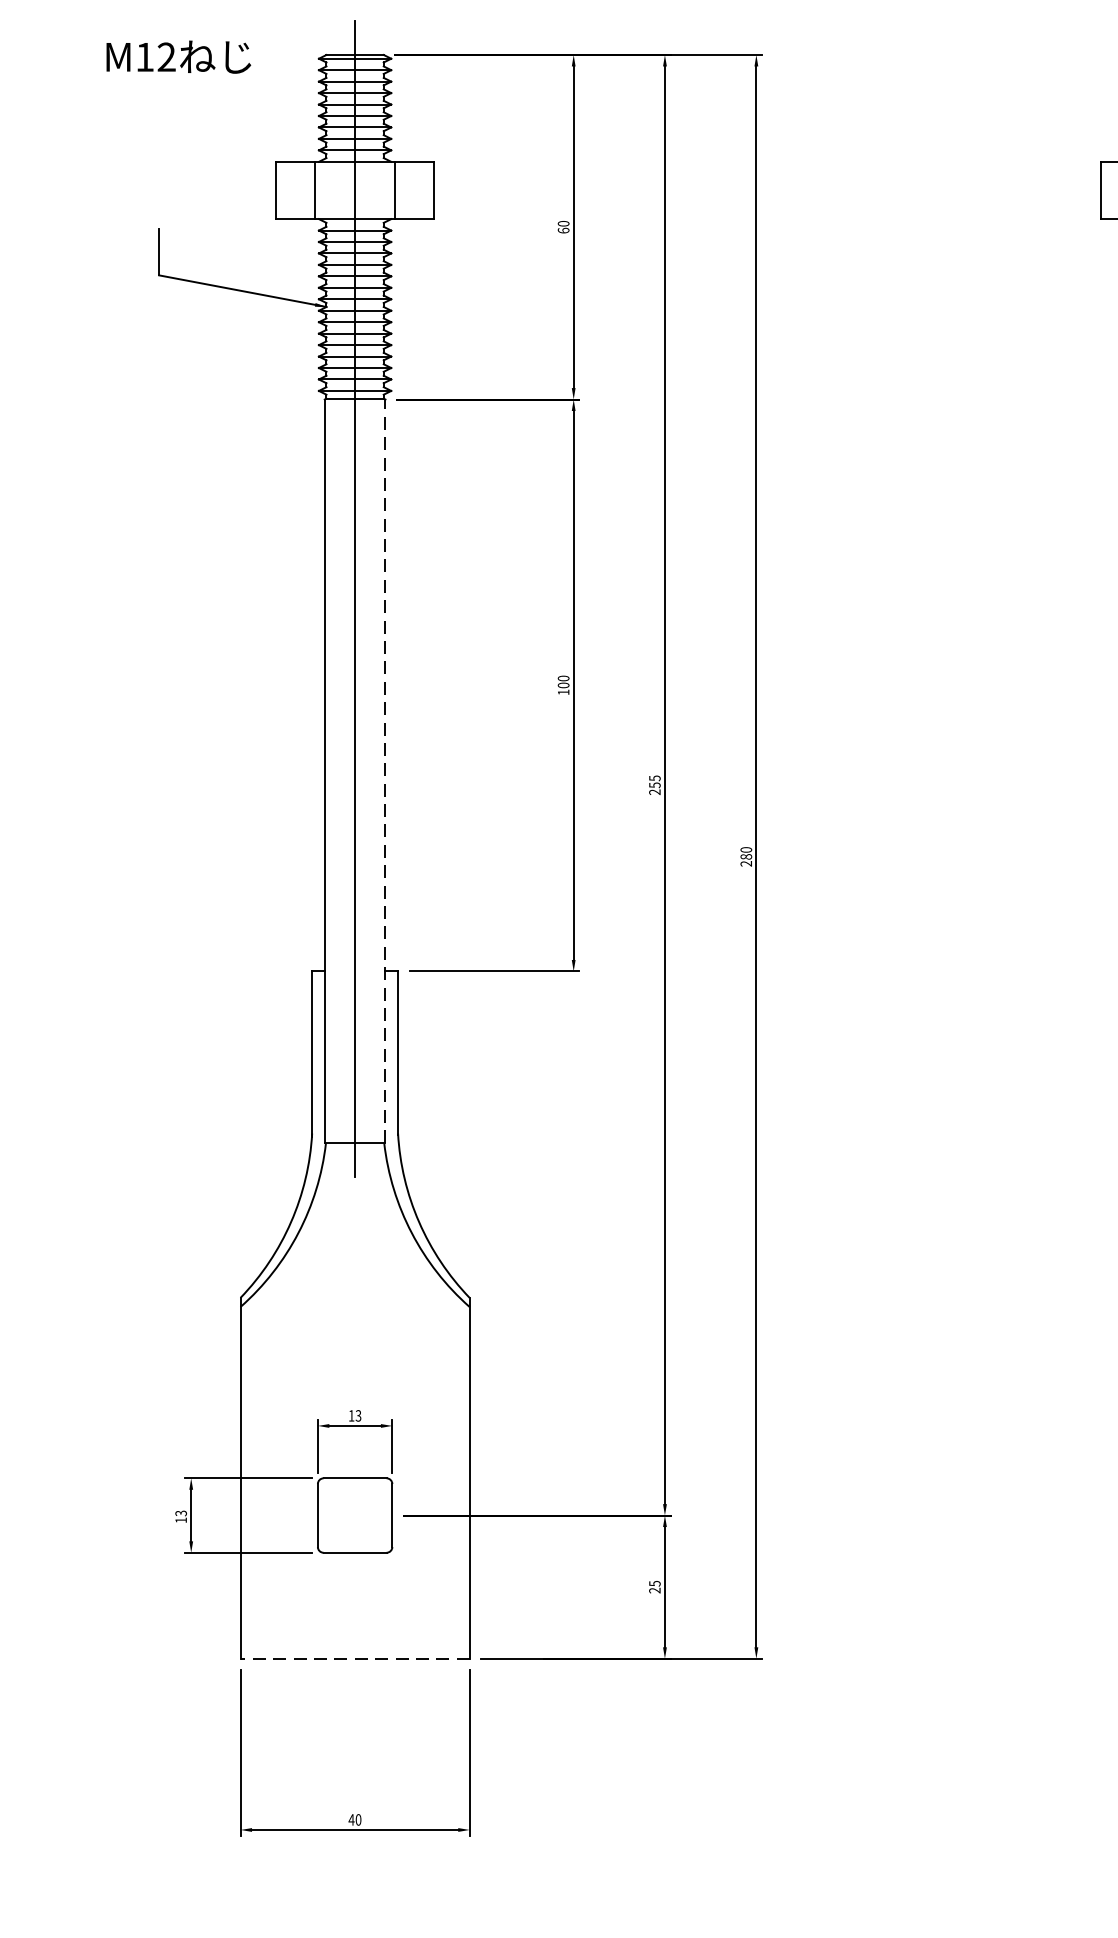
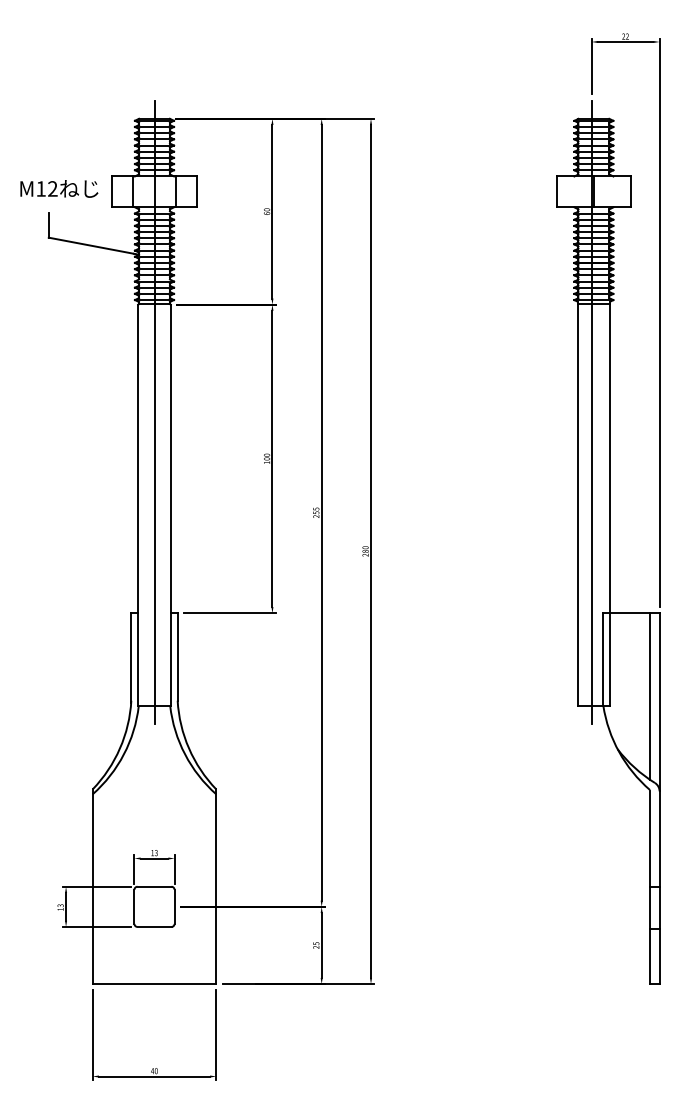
text: (179, 56) -> (59, 188), moved
line: (384, 771) -> (170, 505), dashed -> solid
line: (355, 1659) -> (154, 984), dashed -> solid

